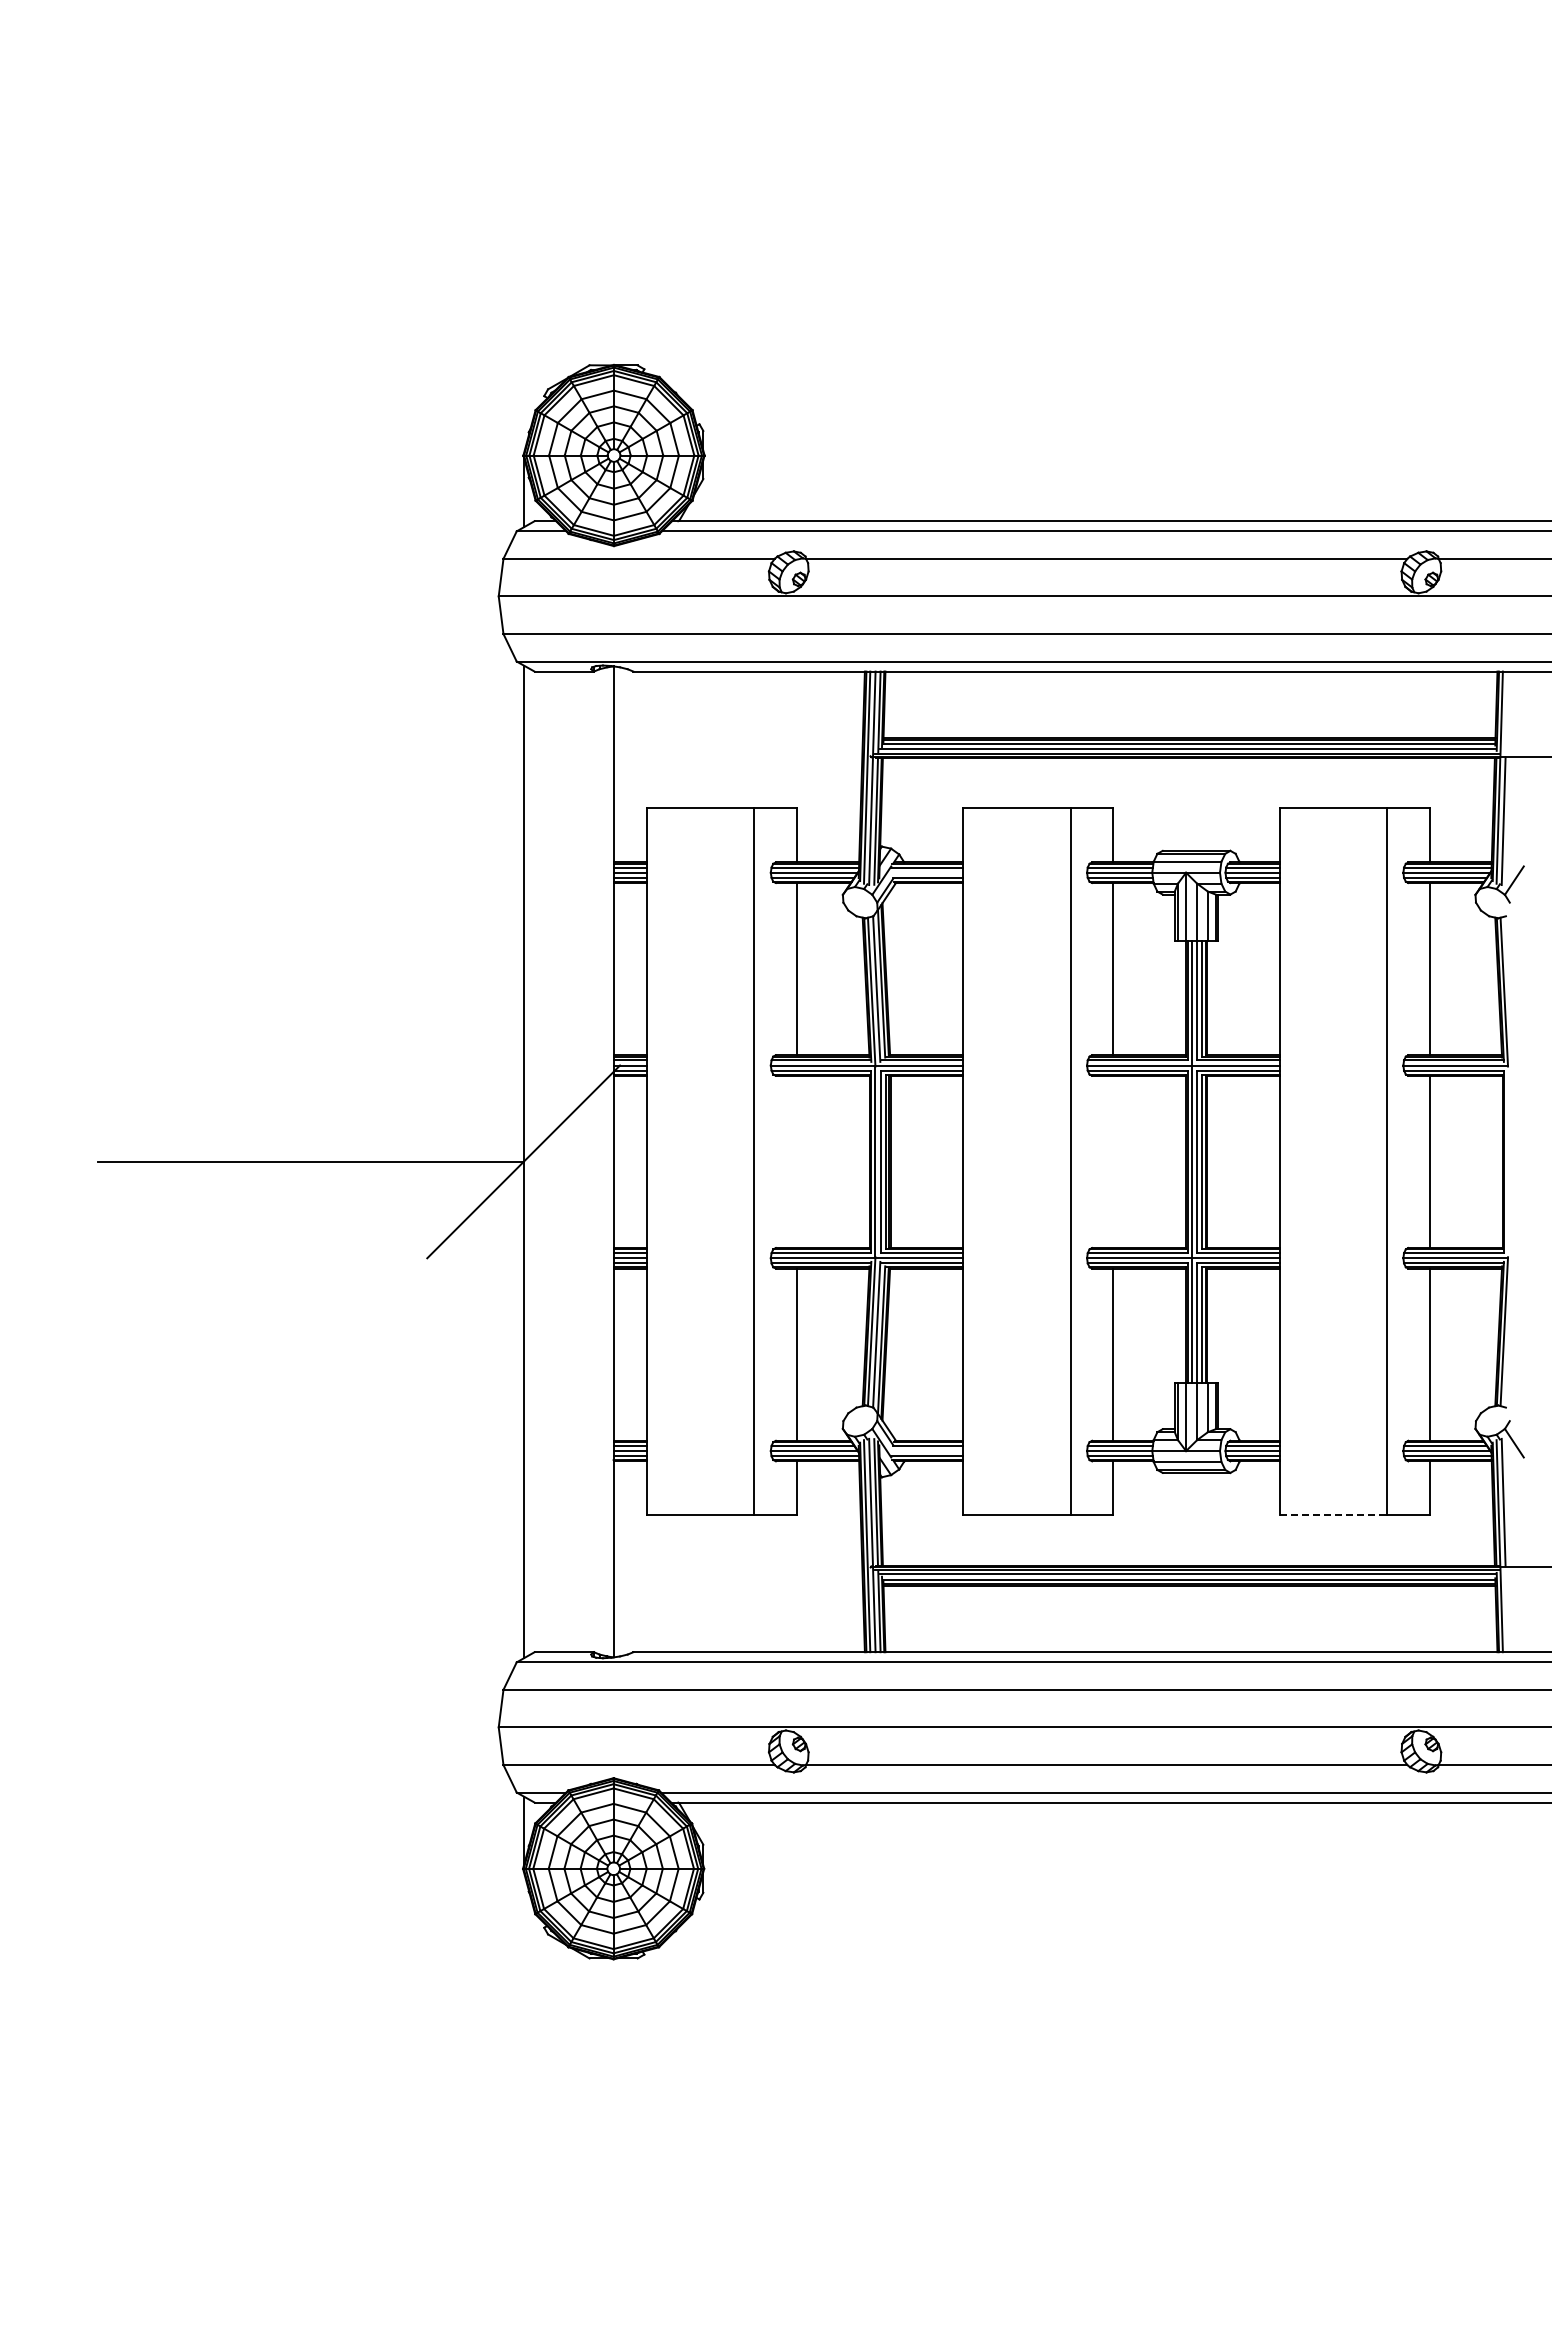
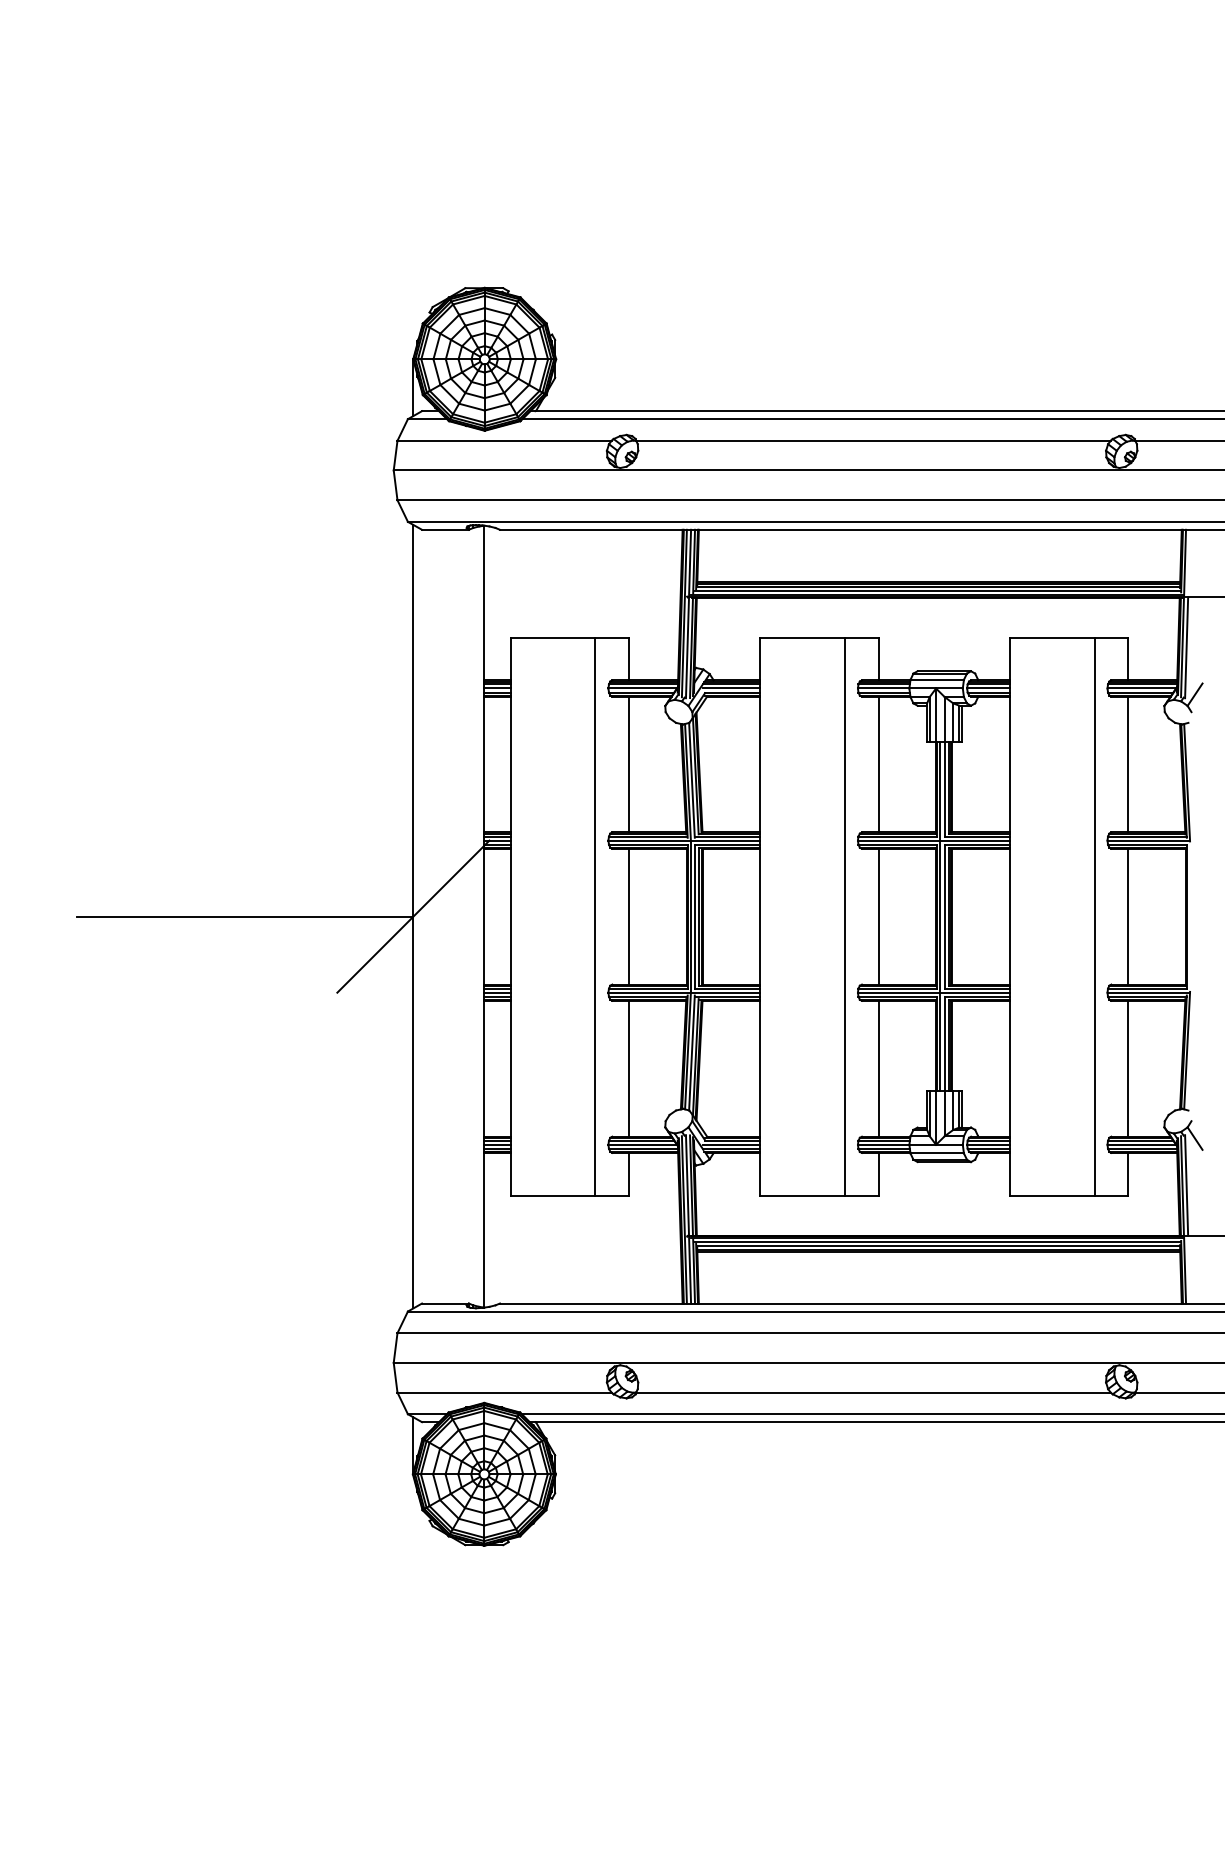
line: (926, 872) -> (731, 688), added
line: (797, 1161) -> (629, 916), added
line: (1113, 1161) -> (878, 916), added
line: (926, 1451) -> (731, 1145), added
line: (1333, 1515) -> (1052, 1195), dashed -> solid

